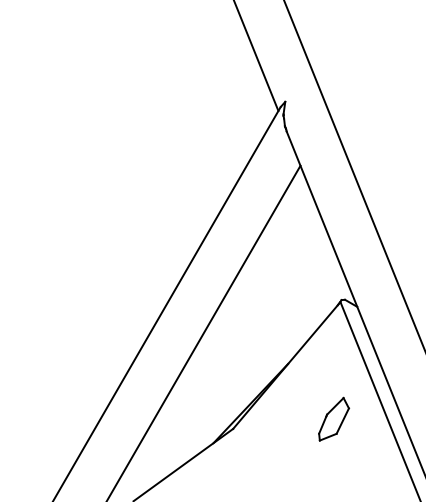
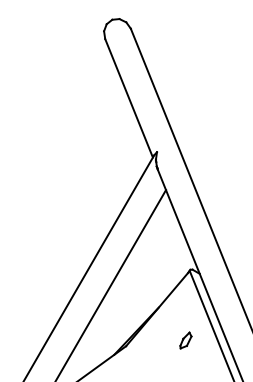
part: (333, 419) -> (185, 340), size x0.62

